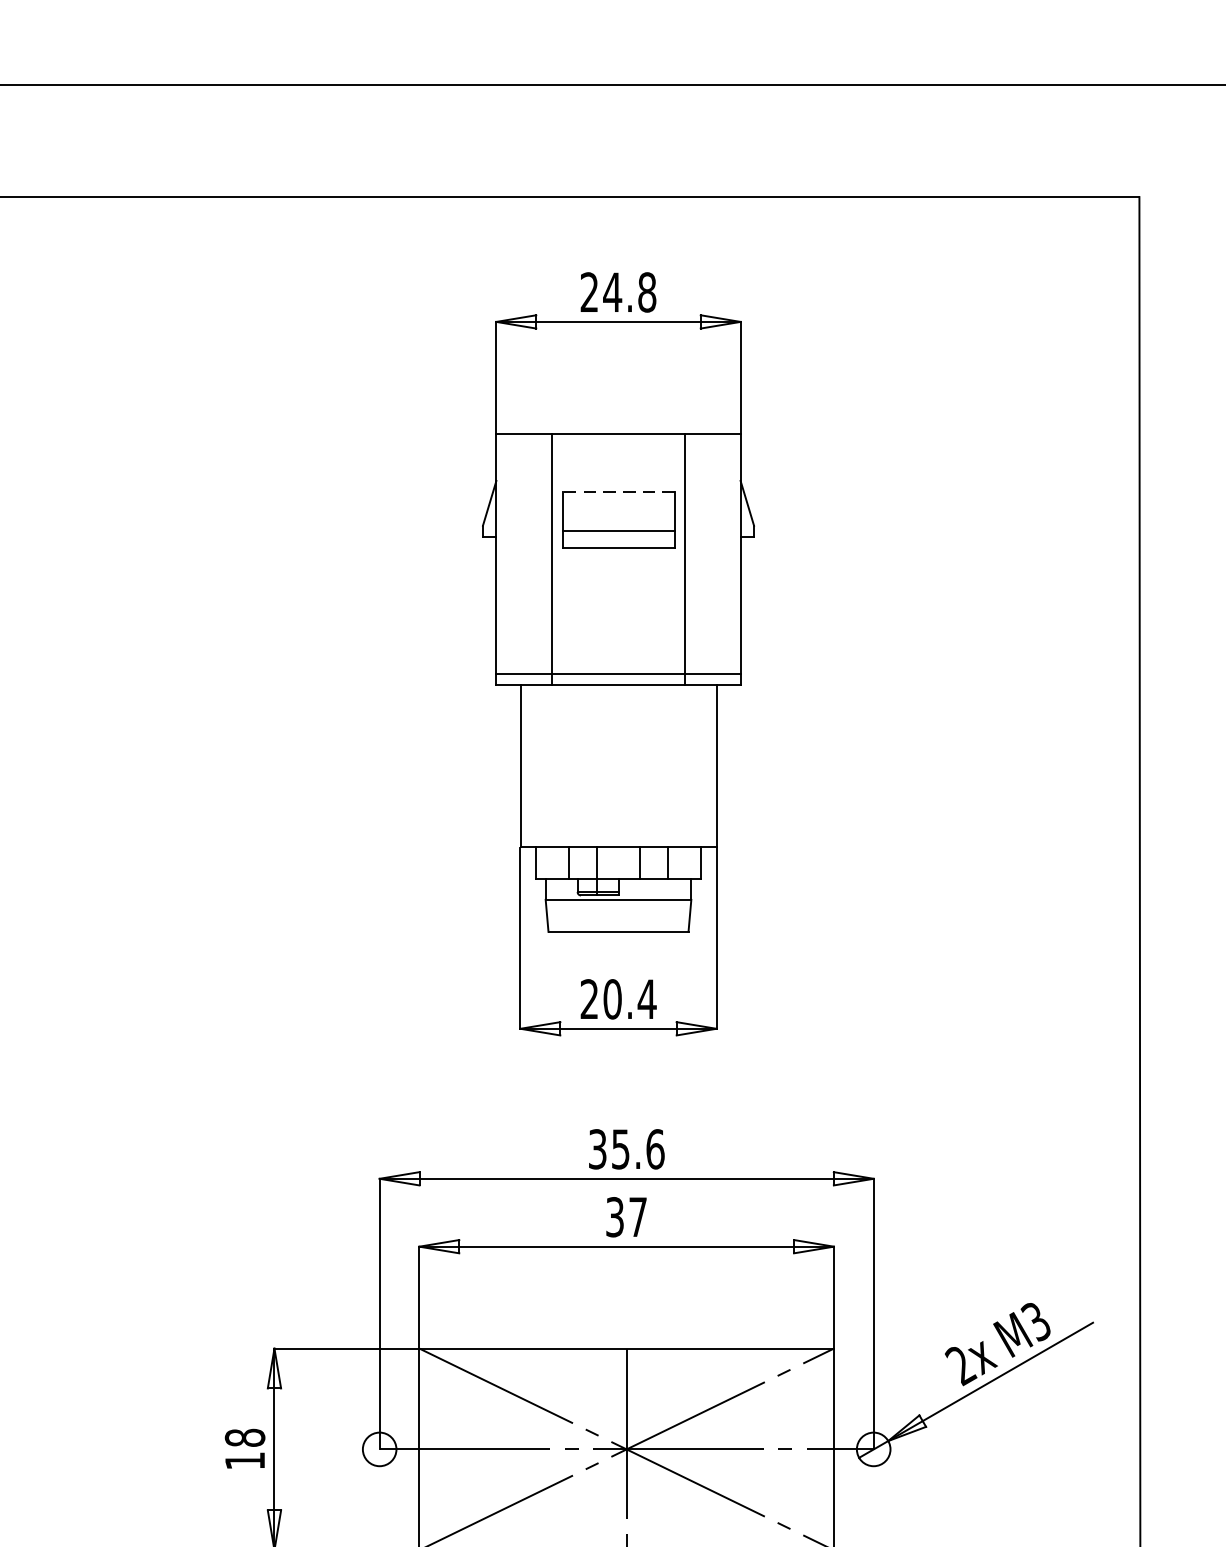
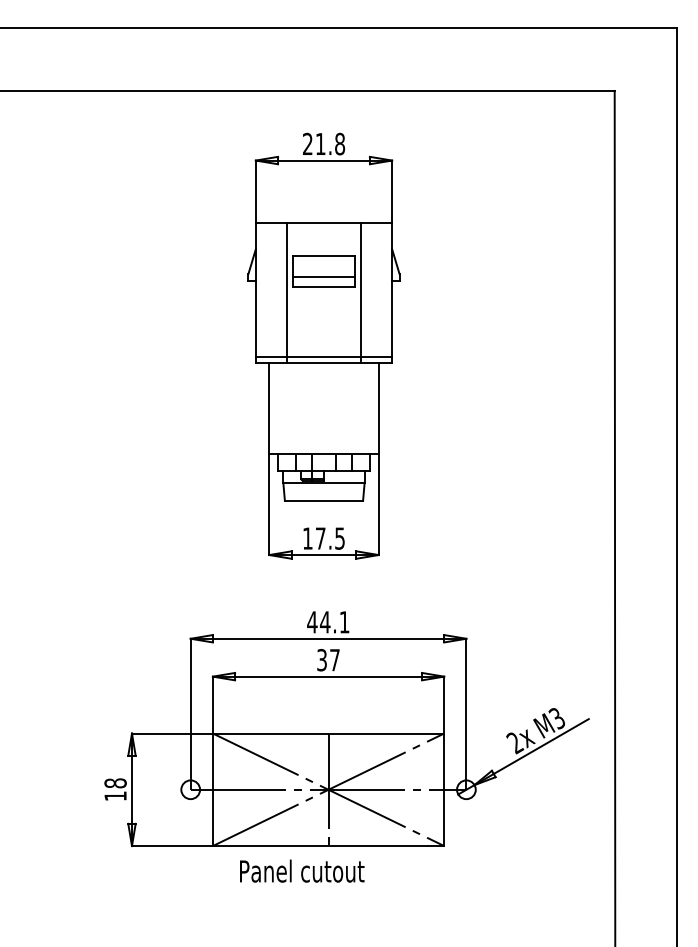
text: (612, 291) -> (320, 143), 24.8 -> 21.8
line: (617, 492) -> (323, 255), dashed -> solid
text: (619, 999) -> (324, 538), 20.4 -> 17.5
text: (626, 1149) -> (328, 622), 35.6 -> 44.1

